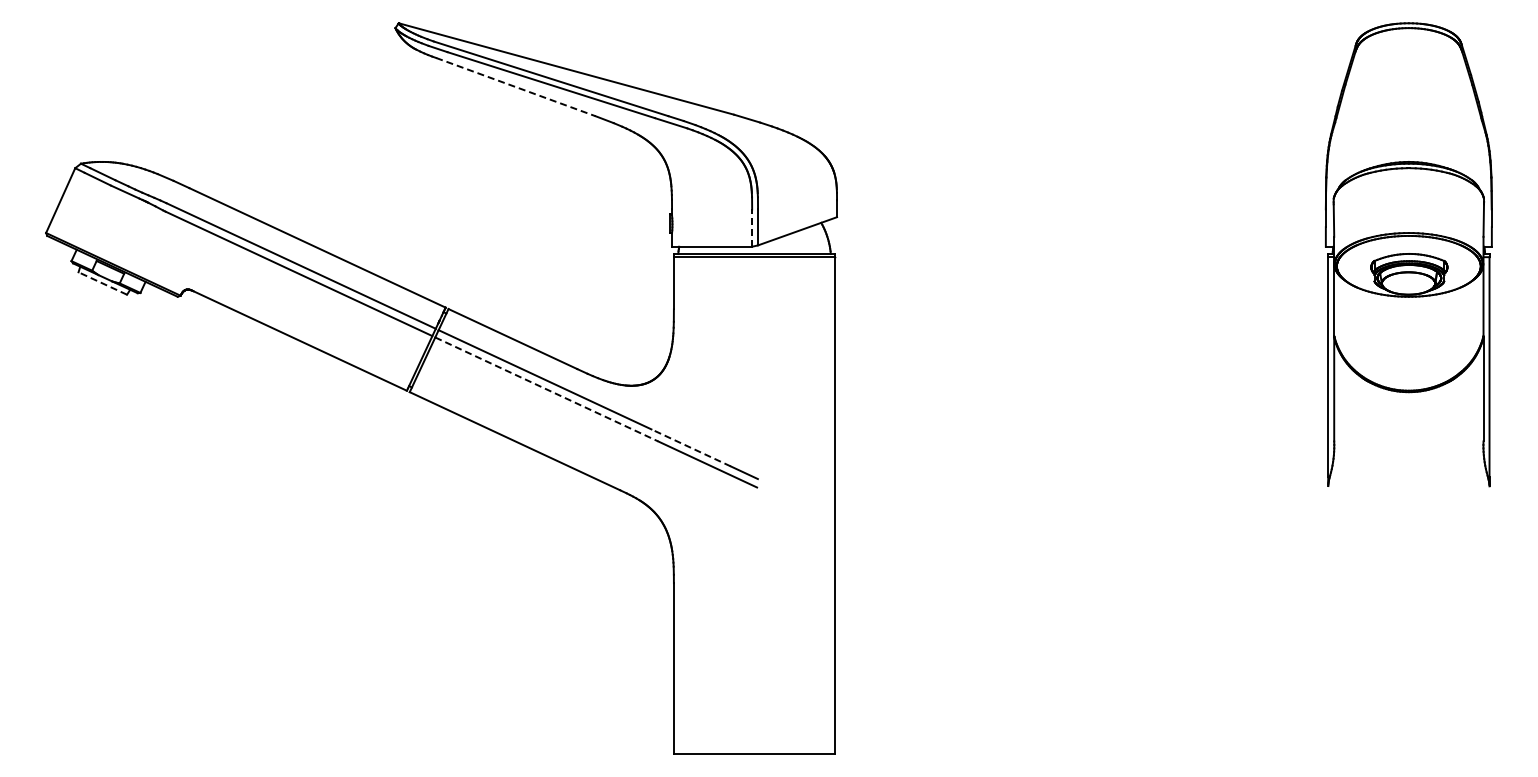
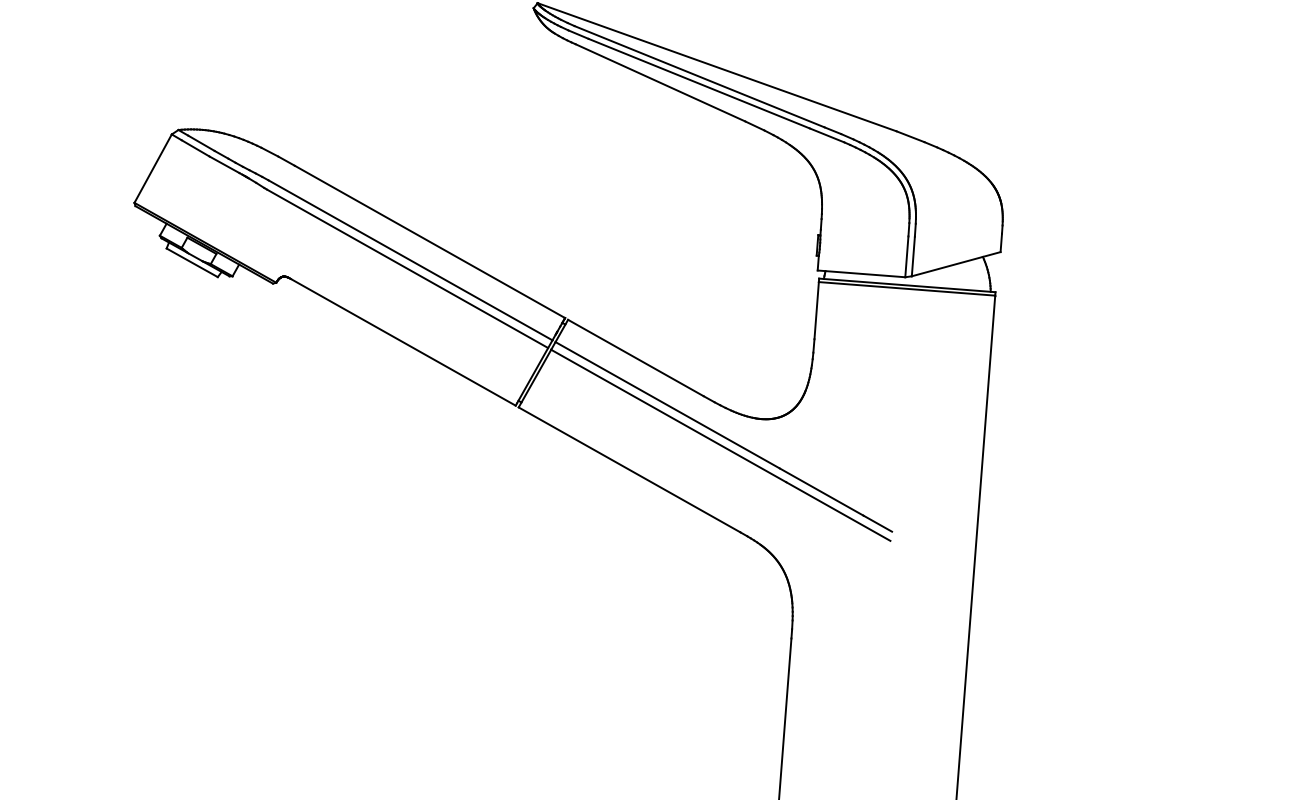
line: (515, 87) -> (659, 83), dashed -> solid
line: (752, 228) -> (907, 257), dashed -> solid
line: (102, 283) -> (191, 262), dashed -> solid
line: (547, 389) -> (669, 416), dashed -> solid
line: (691, 447) -> (822, 491), dashed -> solid

